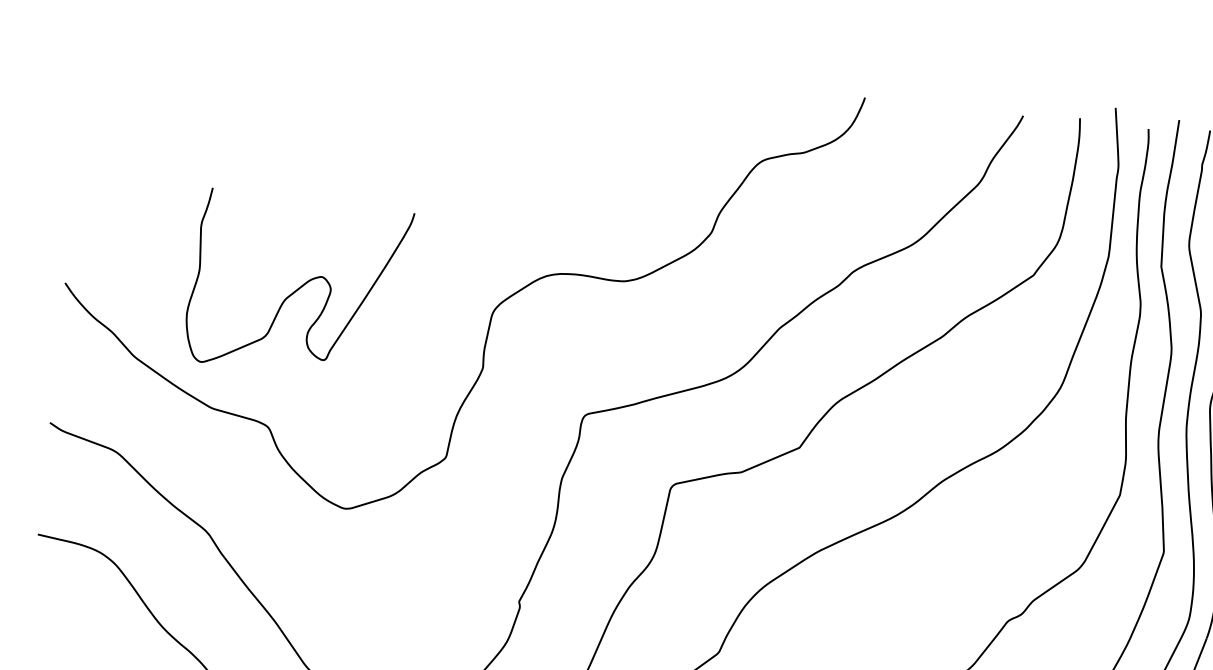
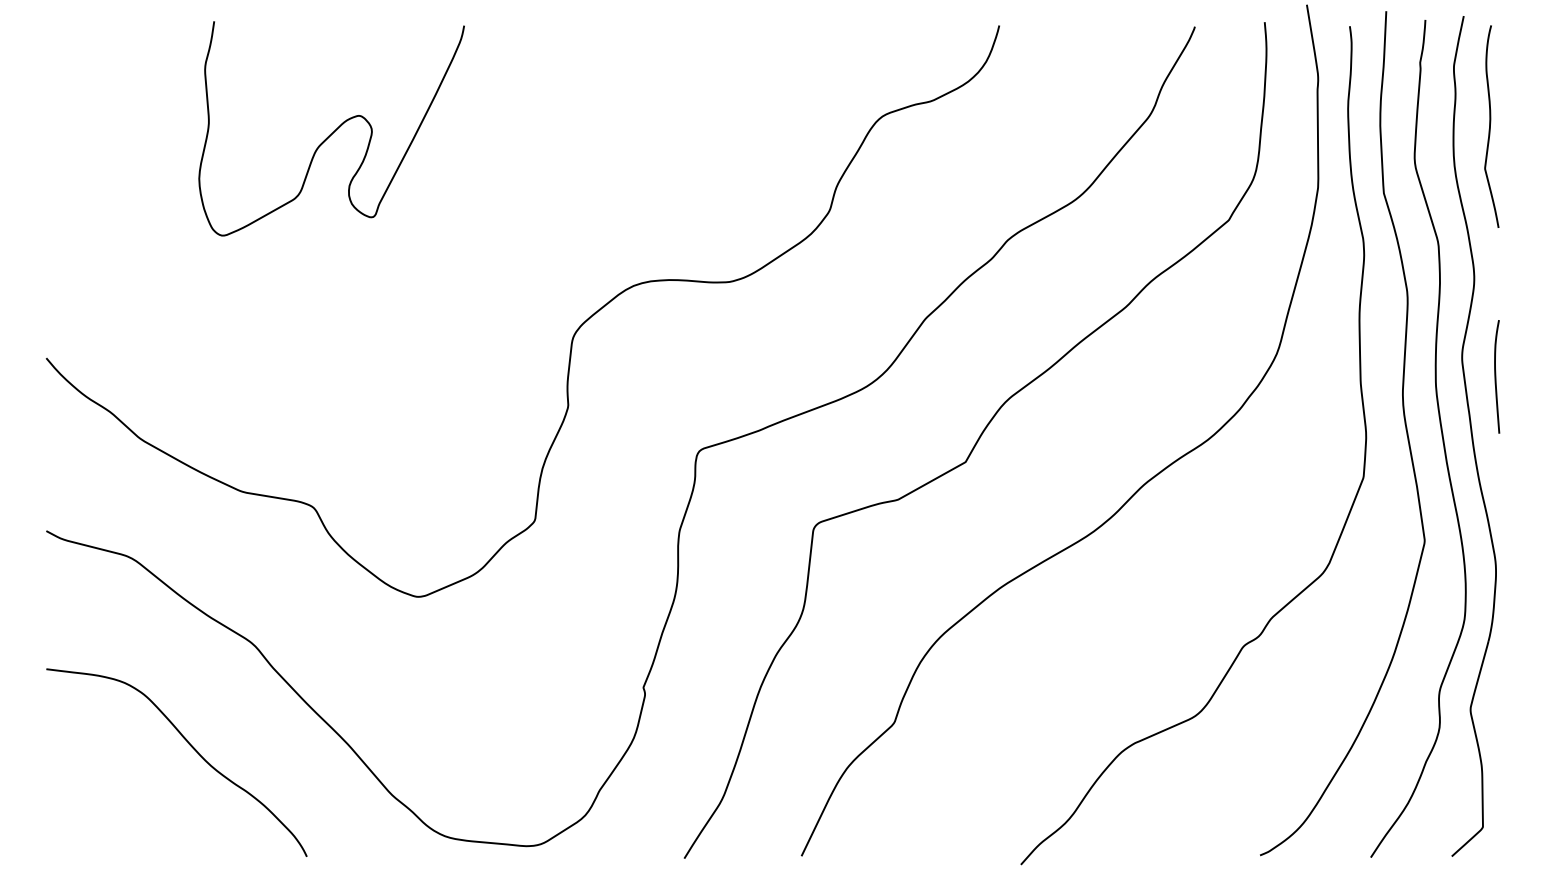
curve: (300, 286) -> (334, 130), moved

